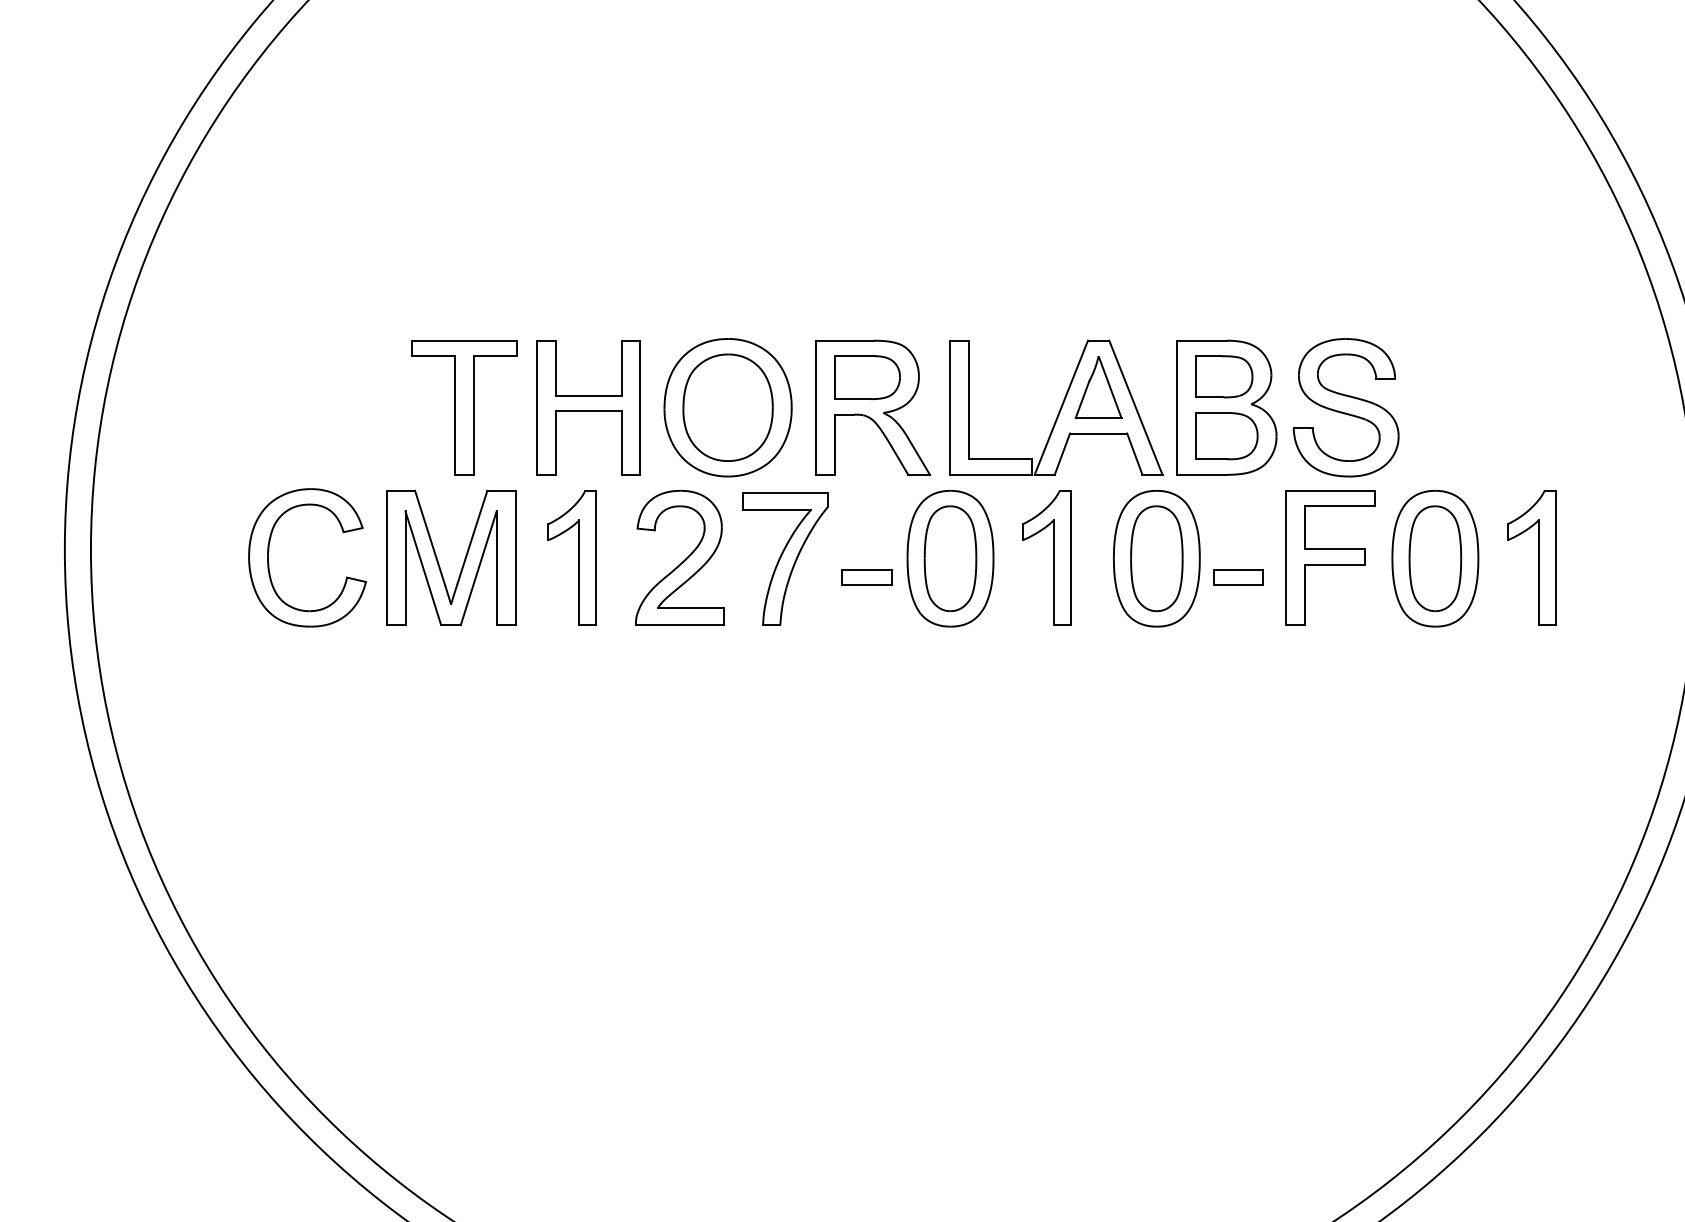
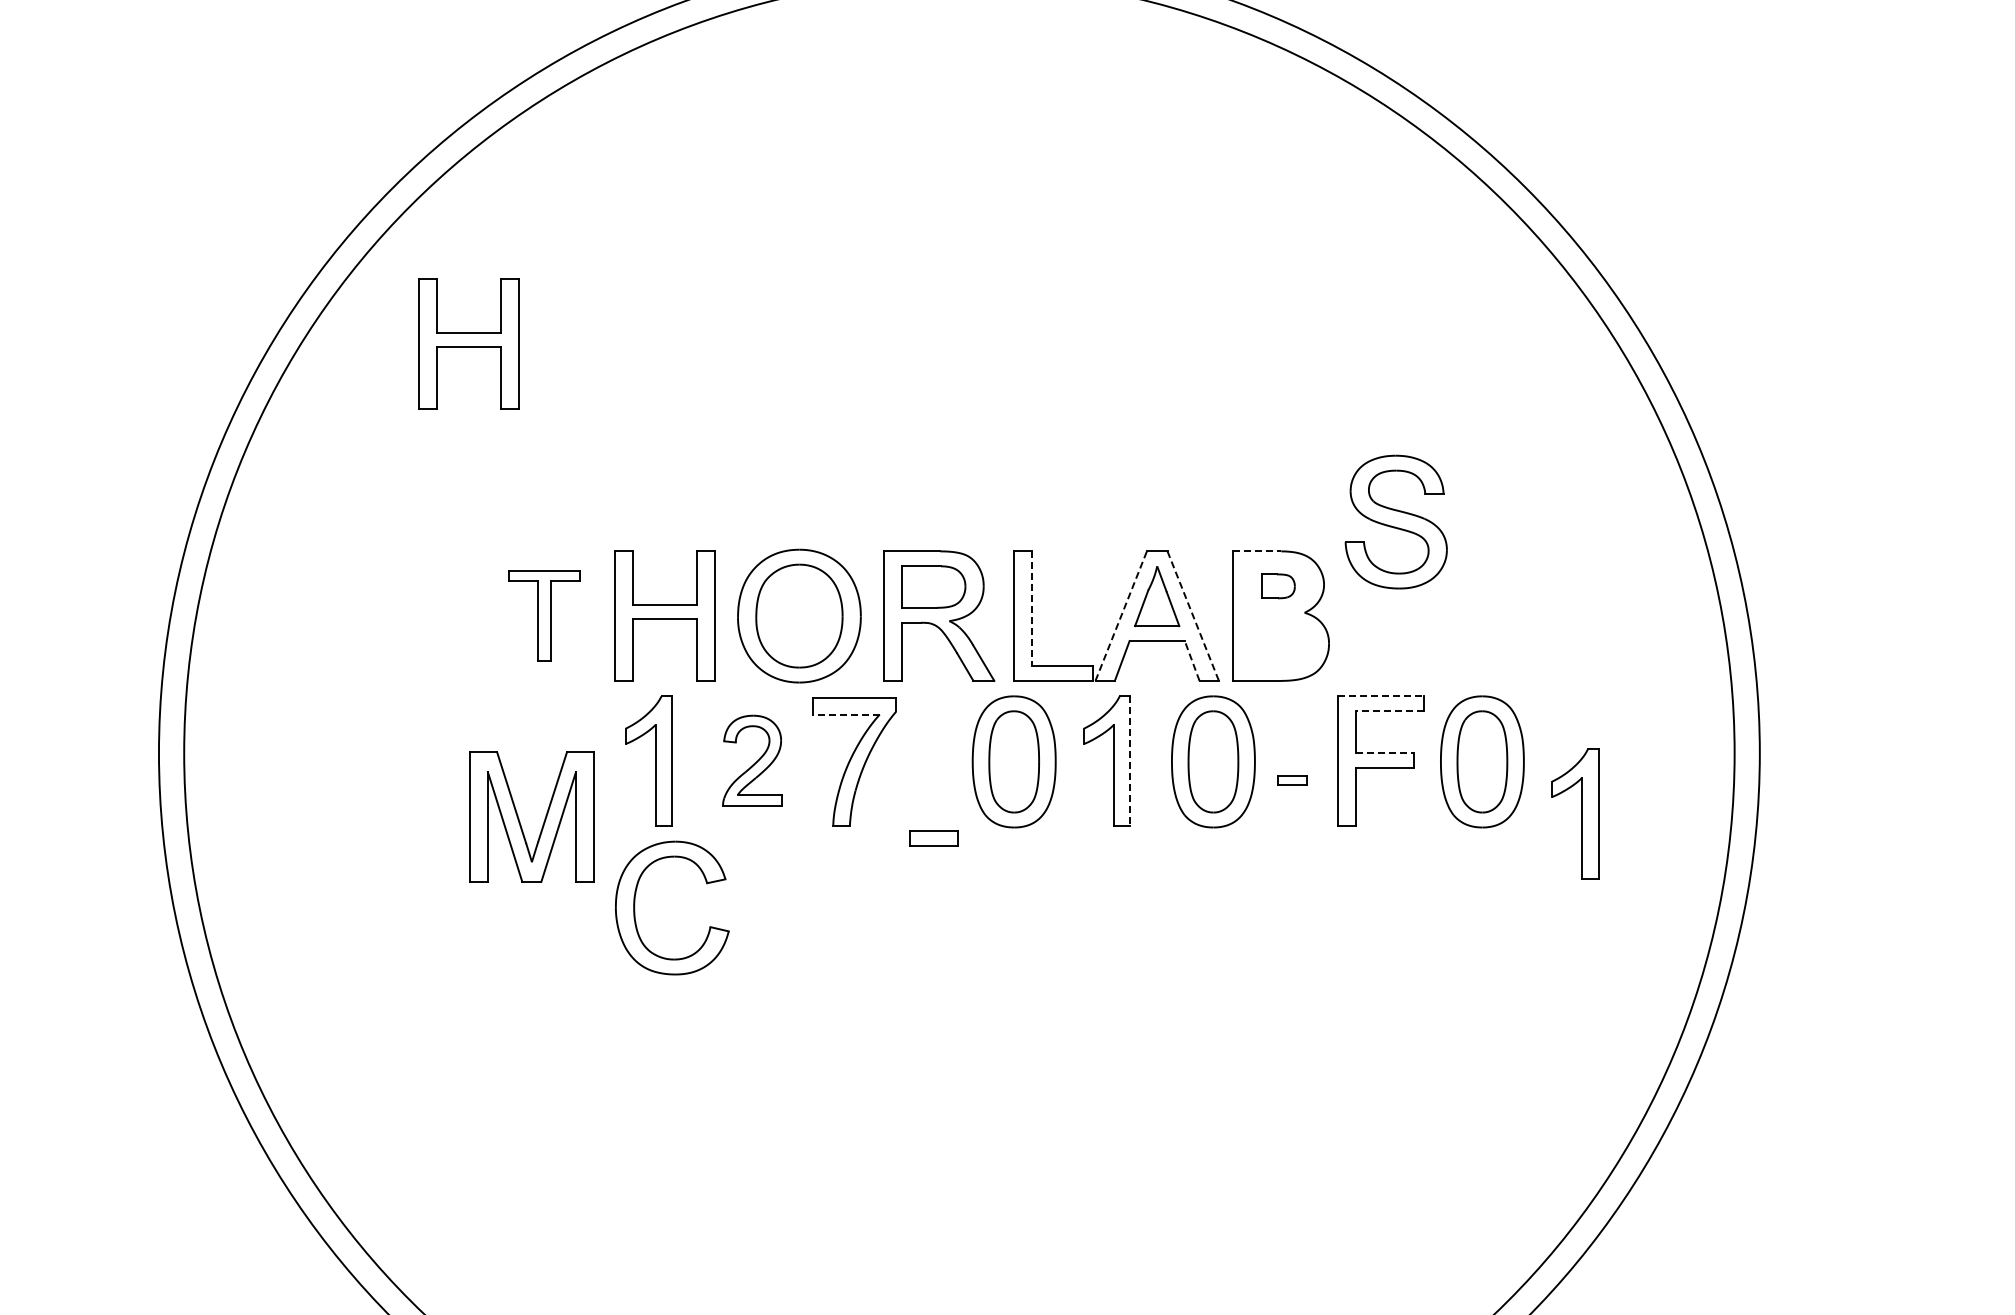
part: (385, 125) -> (468, 343), added
line: (1202, 340) -> (1257, 551), solid -> dashed
part: (1224, 377) -> (1278, 586), size x0.6
line: (968, 400) -> (1031, 609), solid -> dashed
part: (464, 407) -> (544, 615), size x0.7
part: (1345, 407) -> (1395, 521), moved
line: (1061, 408) -> (1121, 616), solid -> dashed
line: (1136, 408) -> (1193, 616), solid -> dashed
part: (1226, 436) -> (1280, 643), removed
line: (1135, 453) -> (1192, 660), solid -> dashed
line: (1330, 490) -> (1381, 696), solid -> dashed
line: (1339, 506) -> (1389, 711), solid -> dashed
line: (776, 509) -> (846, 714), solid -> dashed
line: (1335, 548) -> (1385, 752), solid -> dashed
part: (269, 555) -> (635, 905), moved
part: (679, 557) -> (752, 760), size x0.7
part: (1531, 557) -> (1575, 813), moved
line: (1070, 558) -> (1130, 761), solid -> dashed
part: (439, 562) -> (520, 821), moved
part: (866, 577) -> (933, 838), moved
part: (1237, 577) -> (1291, 780), size x0.6

